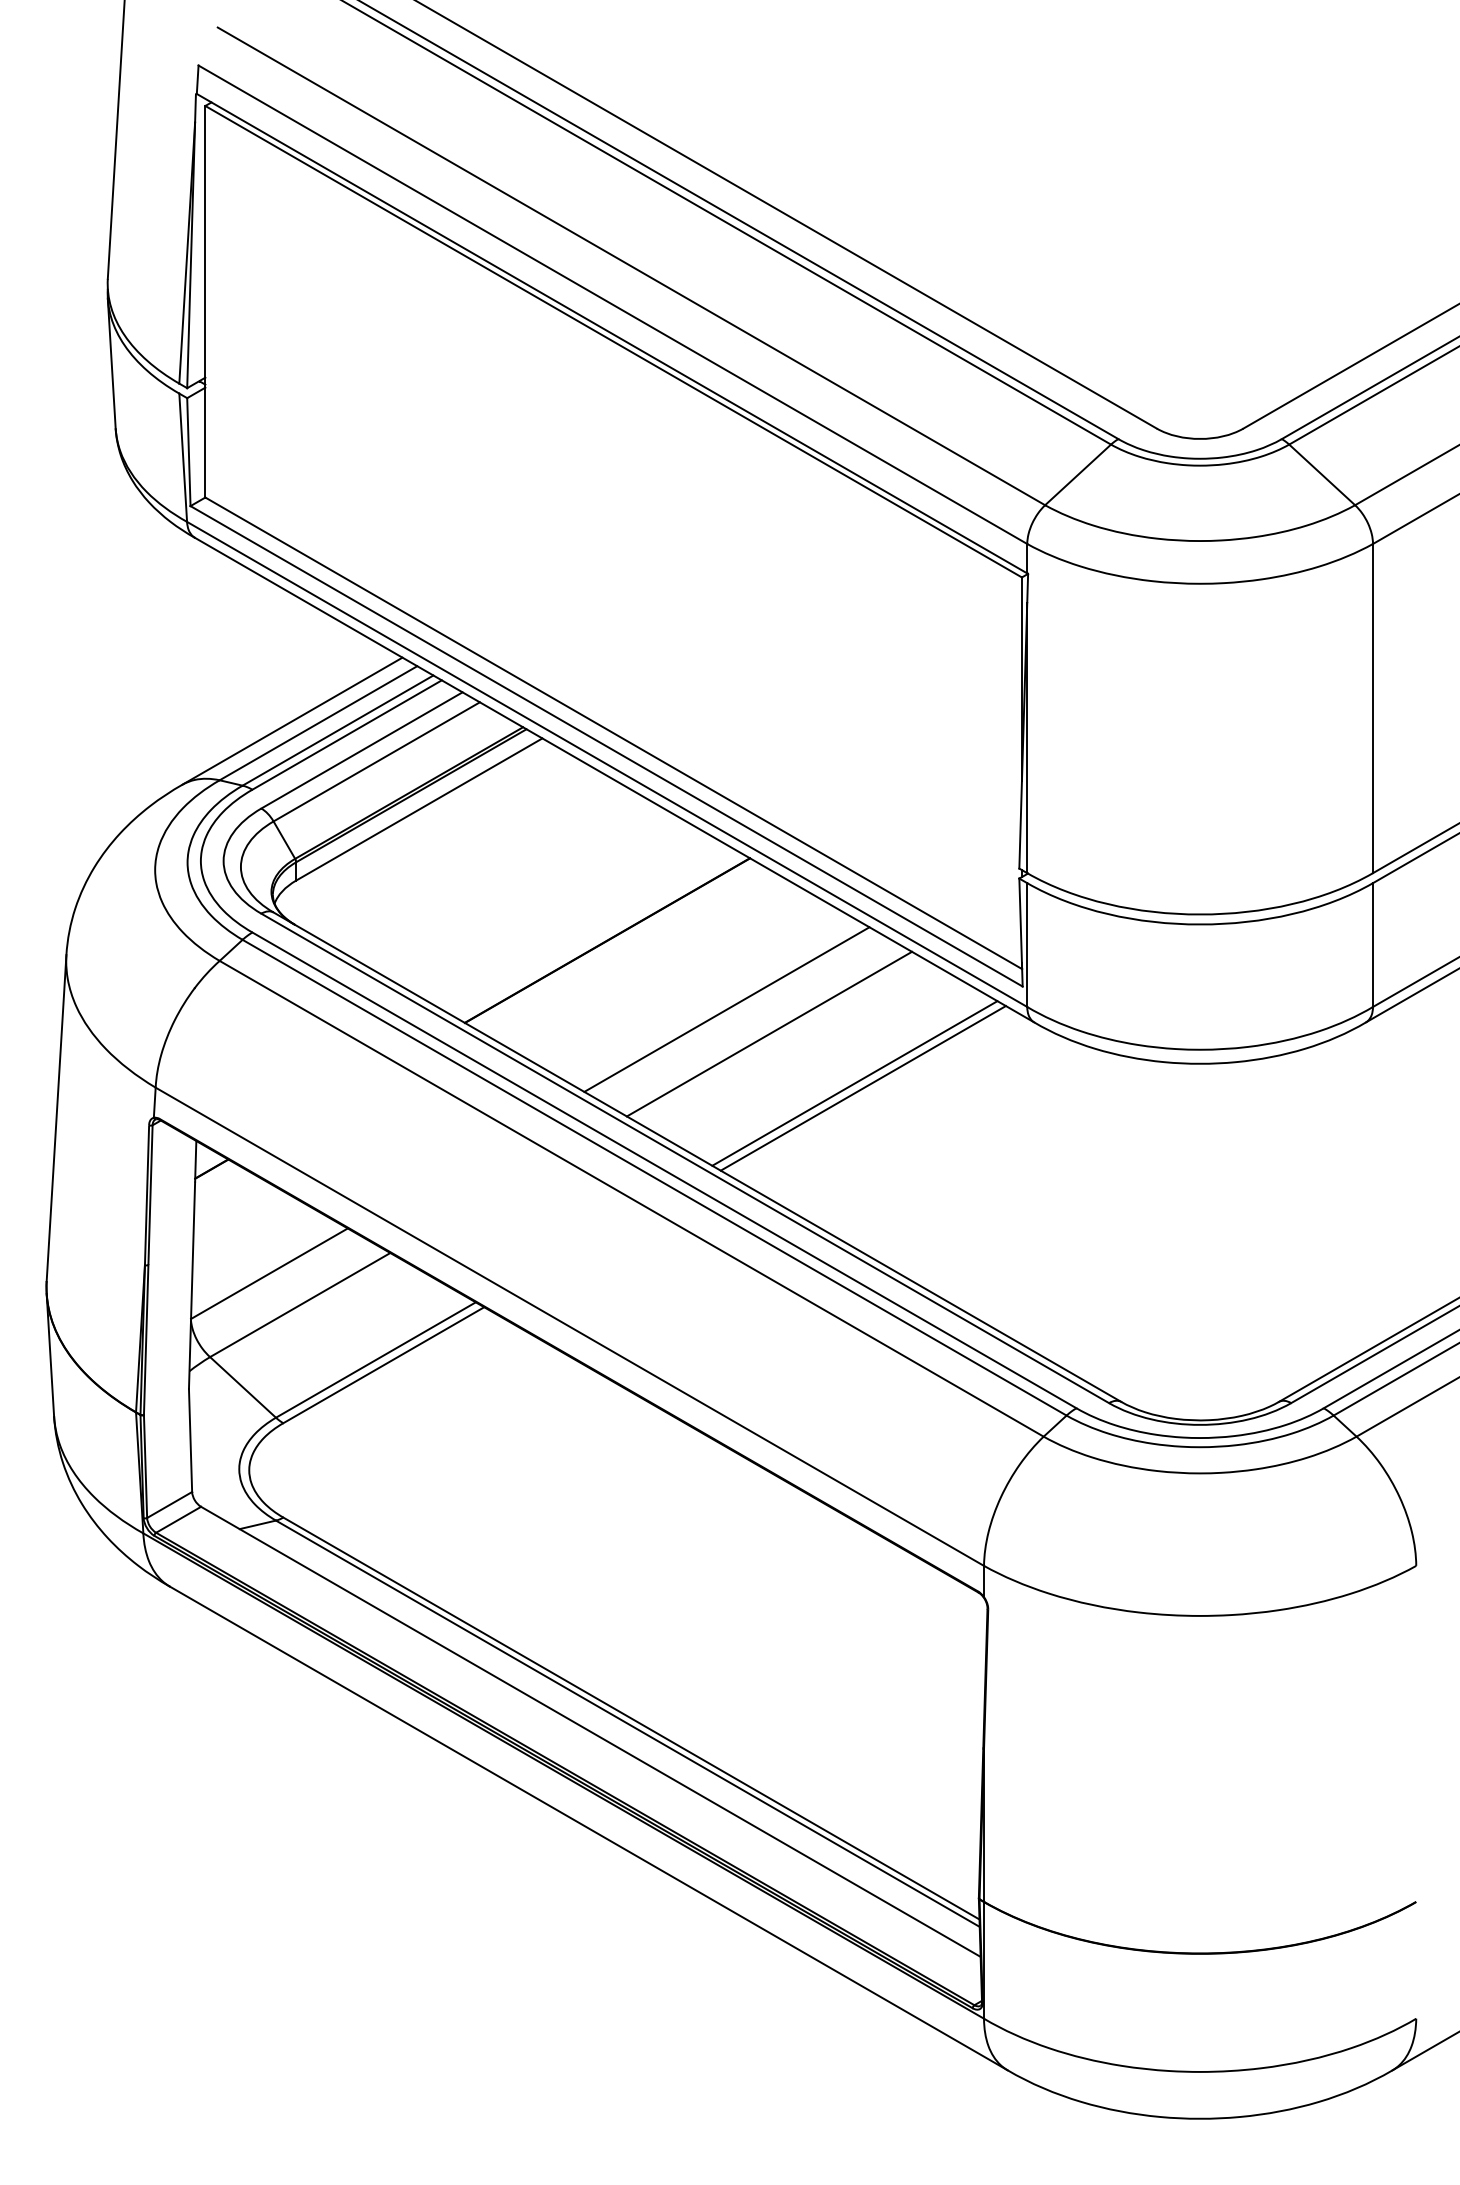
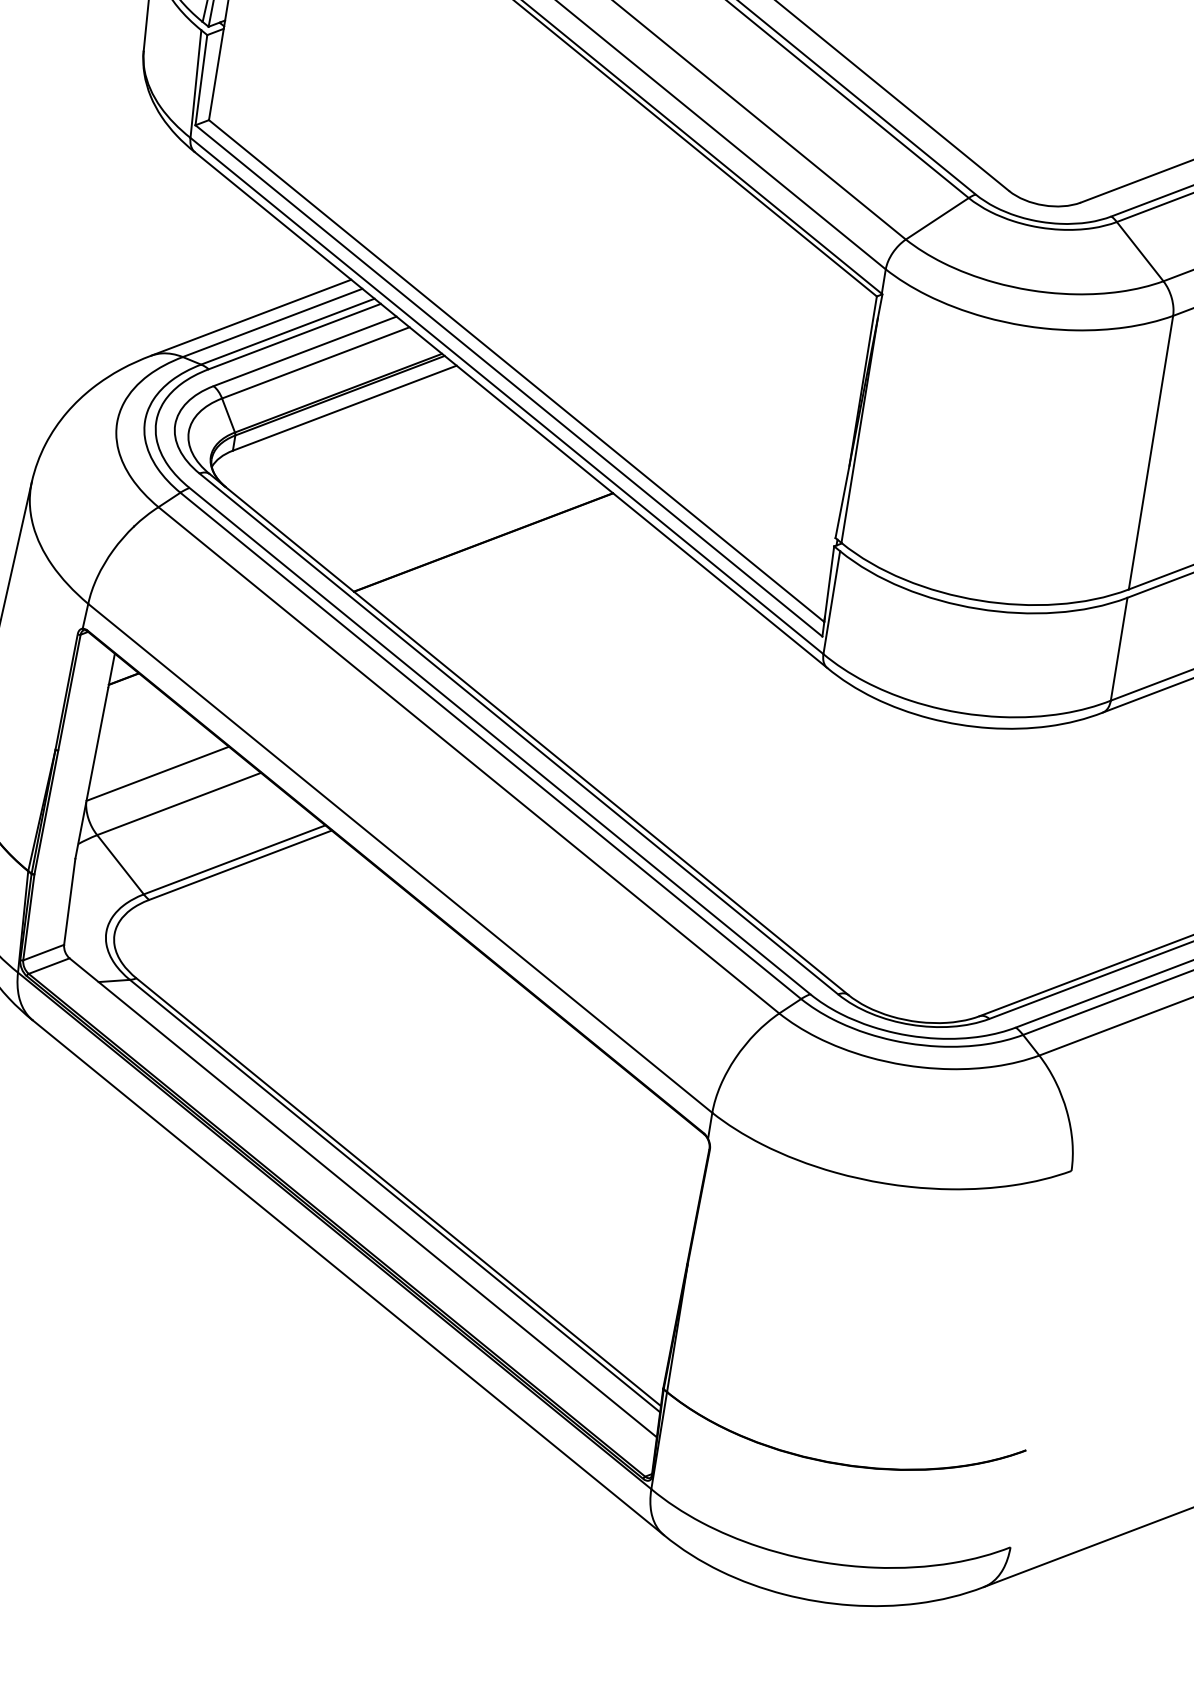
line: (726, 1009) -> (573, 615), removed
line: (769, 1033) -> (605, 641), removed
line: (854, 1083) -> (669, 694), removed
line: (862, 1088) -> (675, 699), removed

